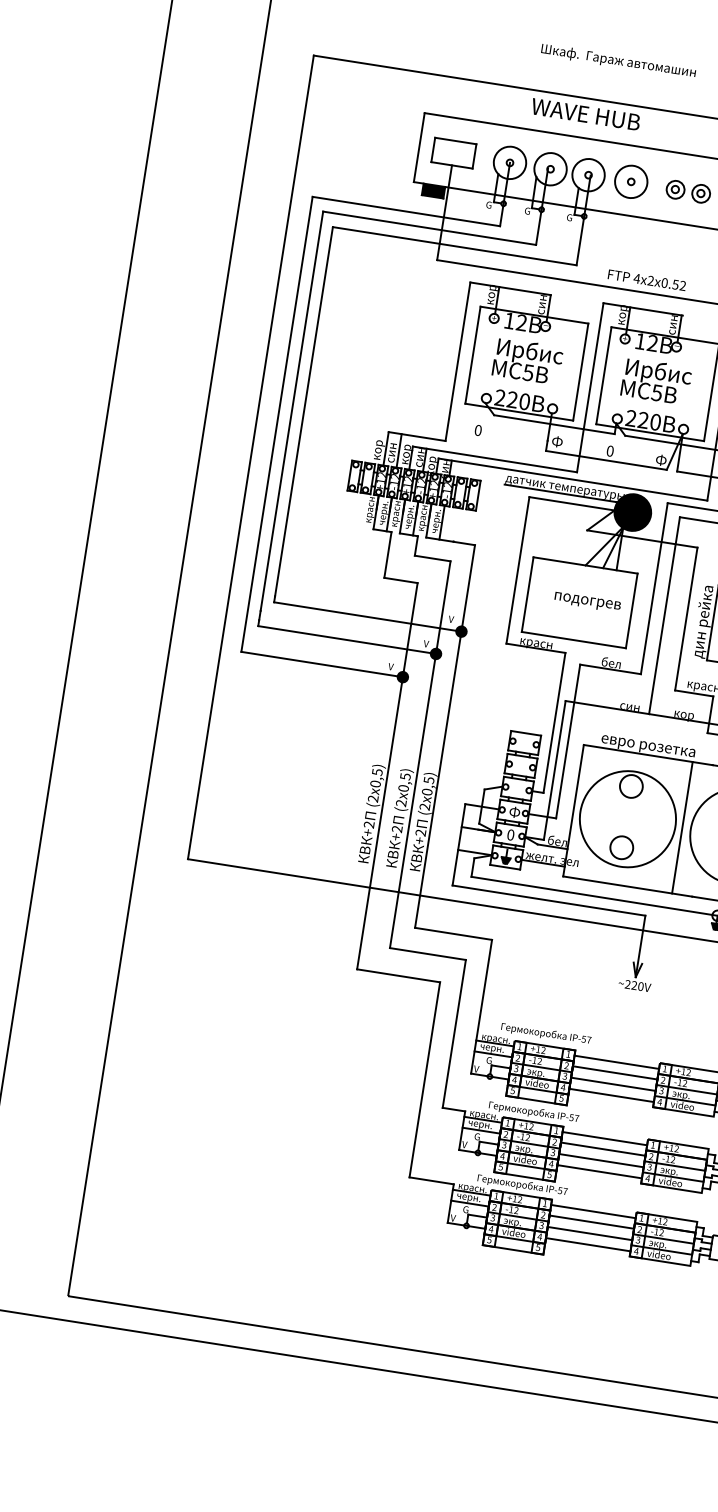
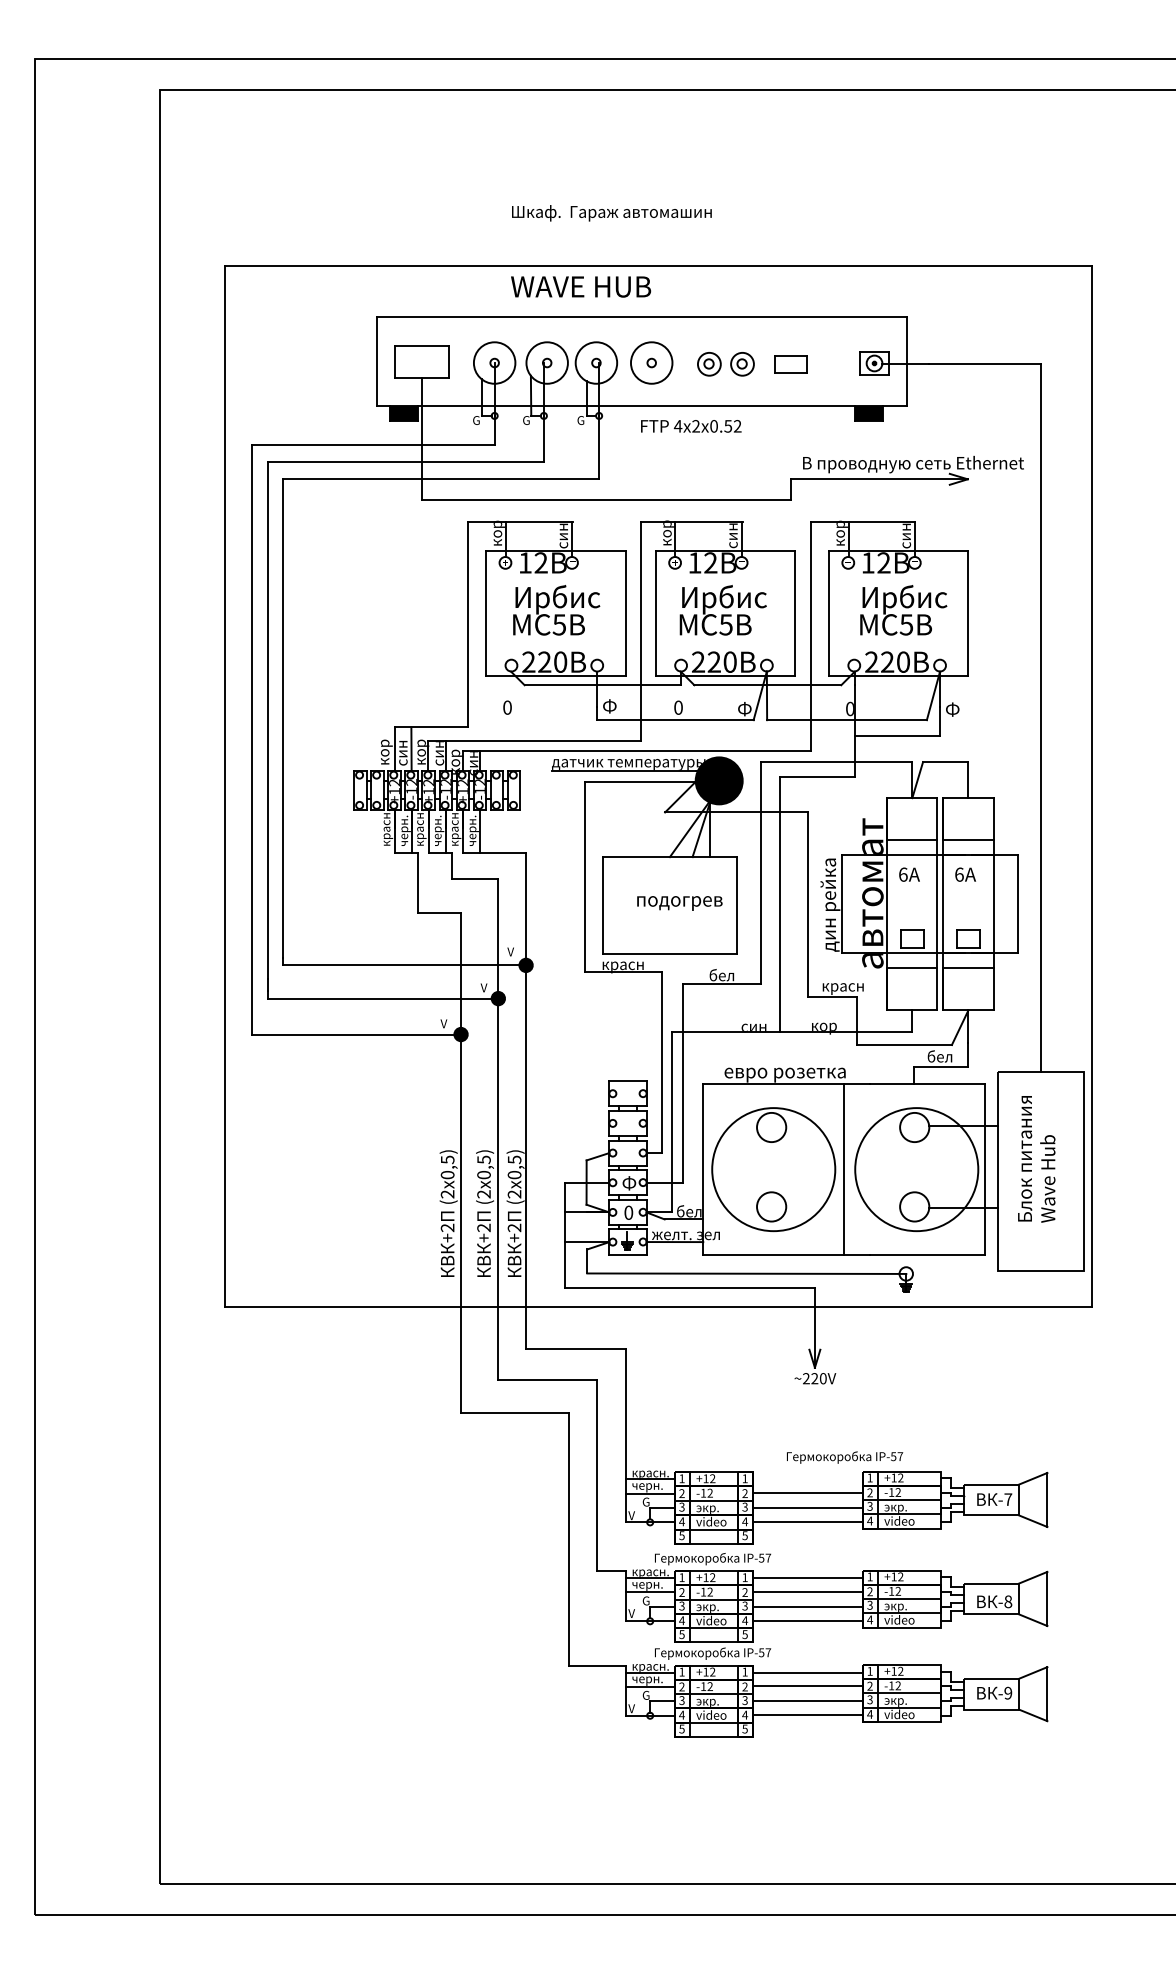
text: (647, 280) -> (691, 426), moved
text: (546, 1034) -> (845, 1457), moved
line: (616, 1062) -> (807, 1479), removed

